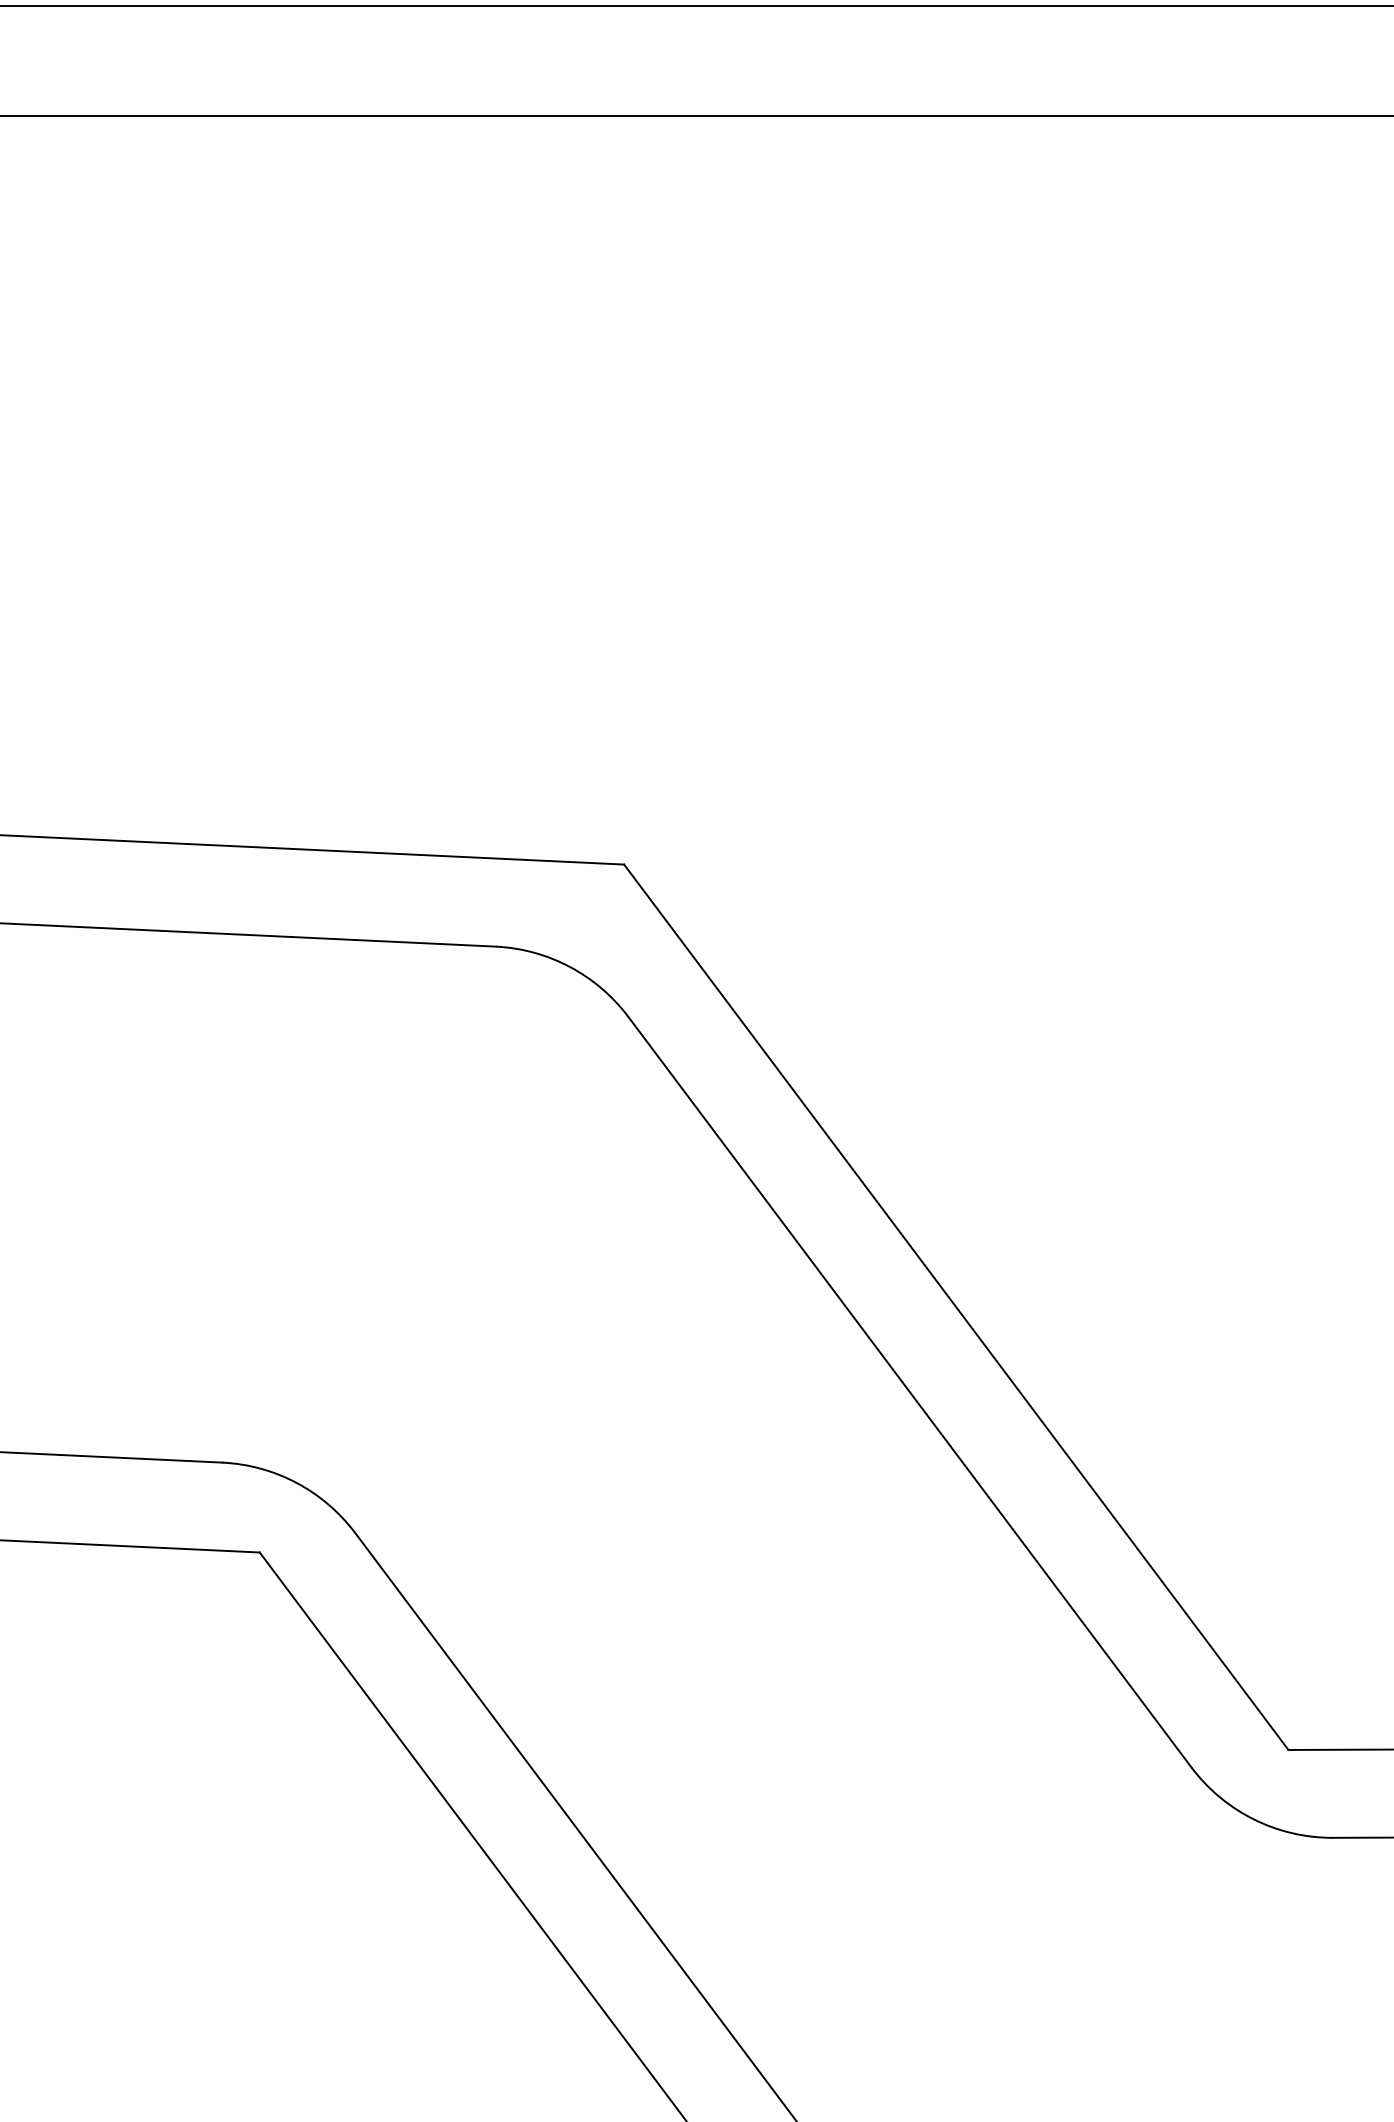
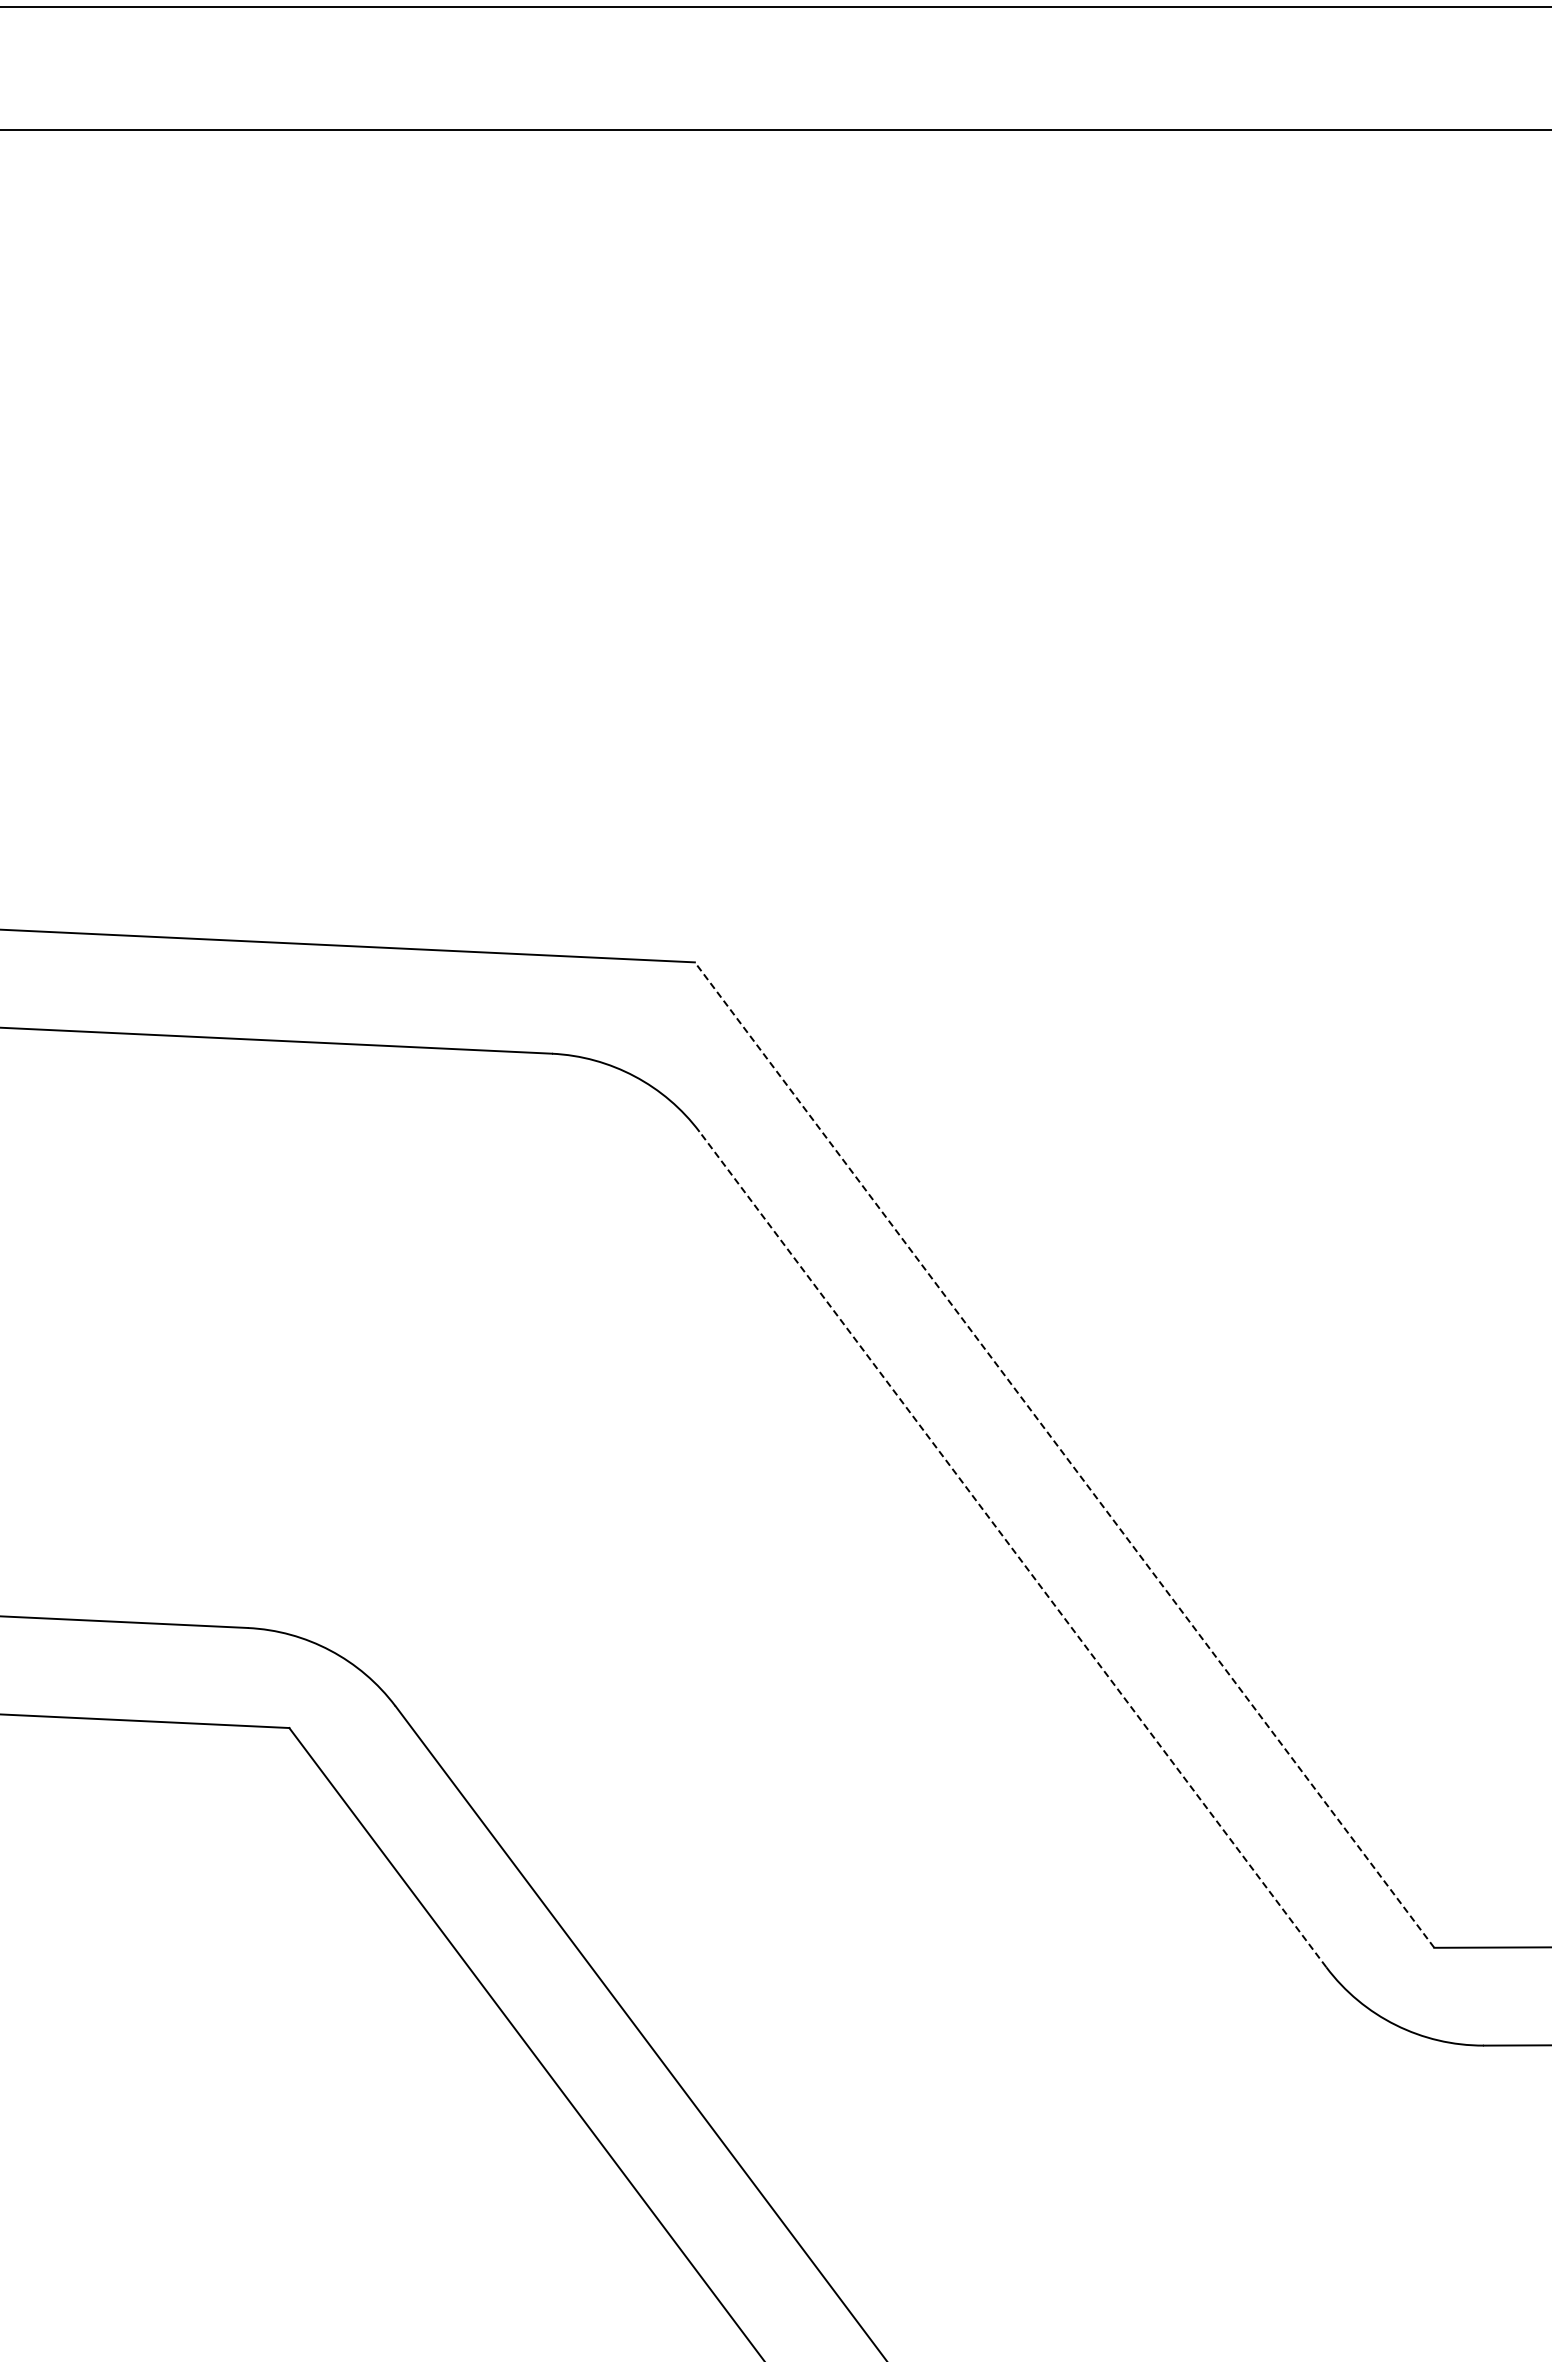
line: (956, 1307) -> (1064, 1455), solid -> dashed
line: (909, 1392) -> (1012, 1549), solid -> dashed

